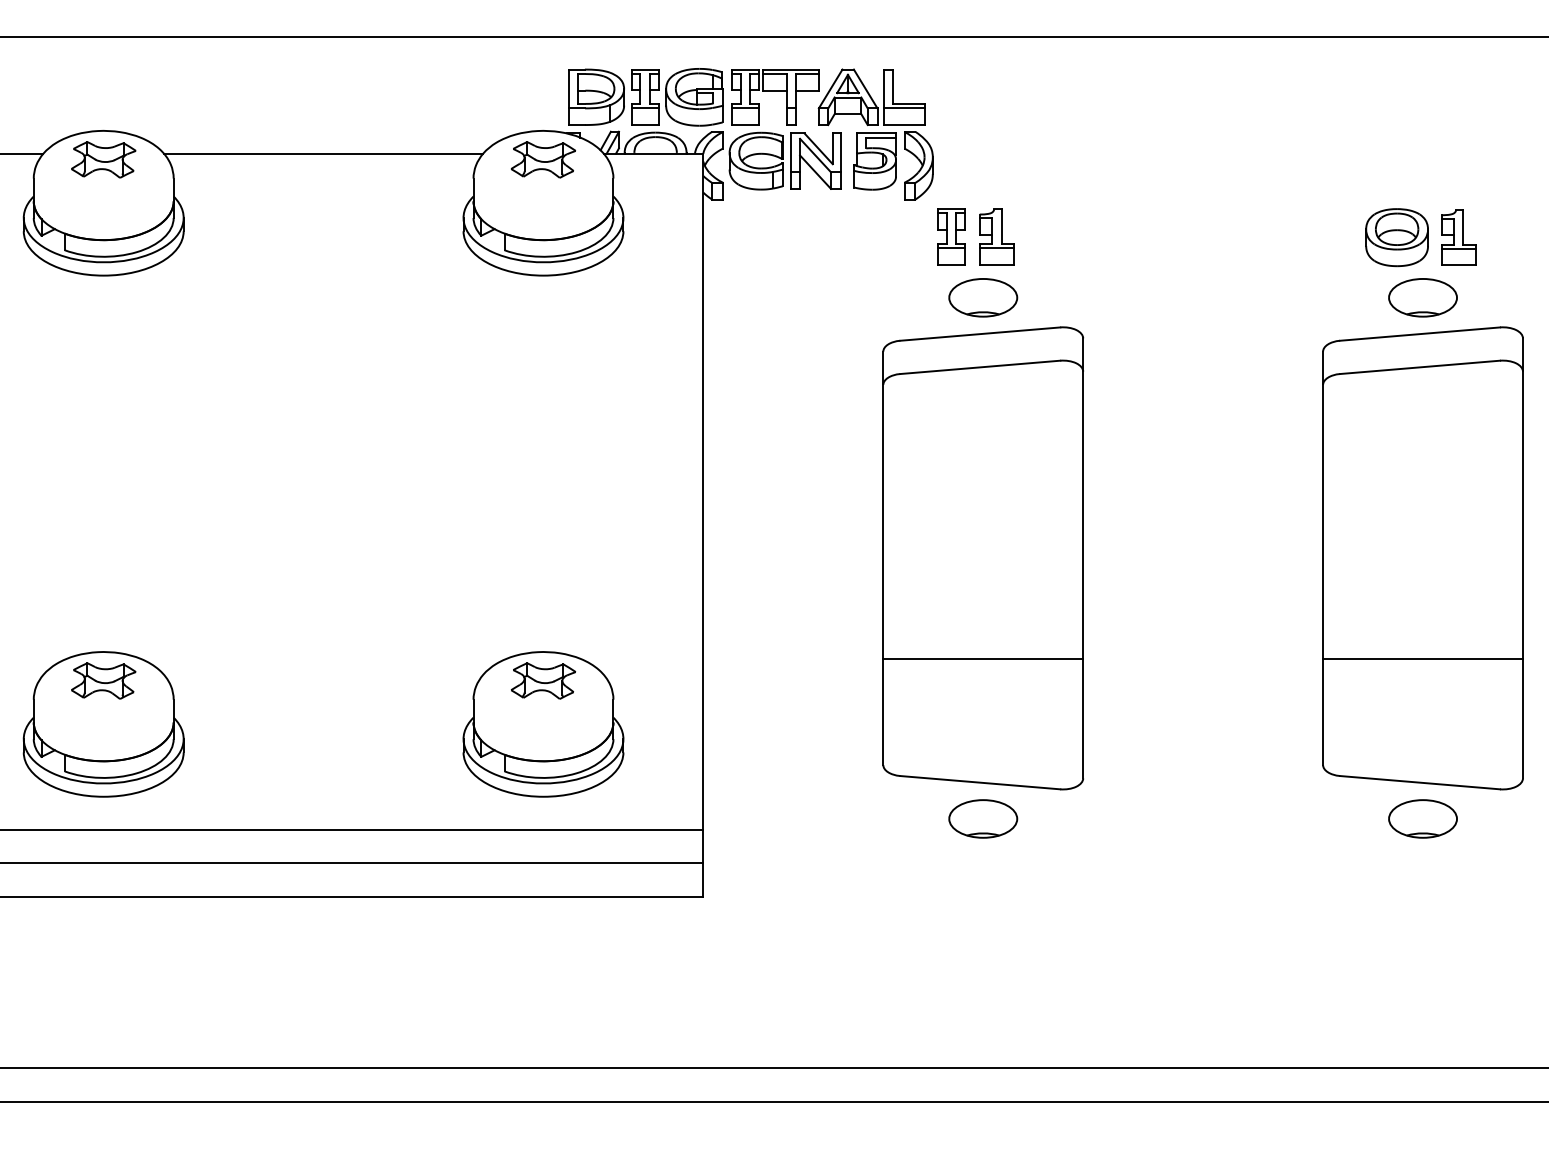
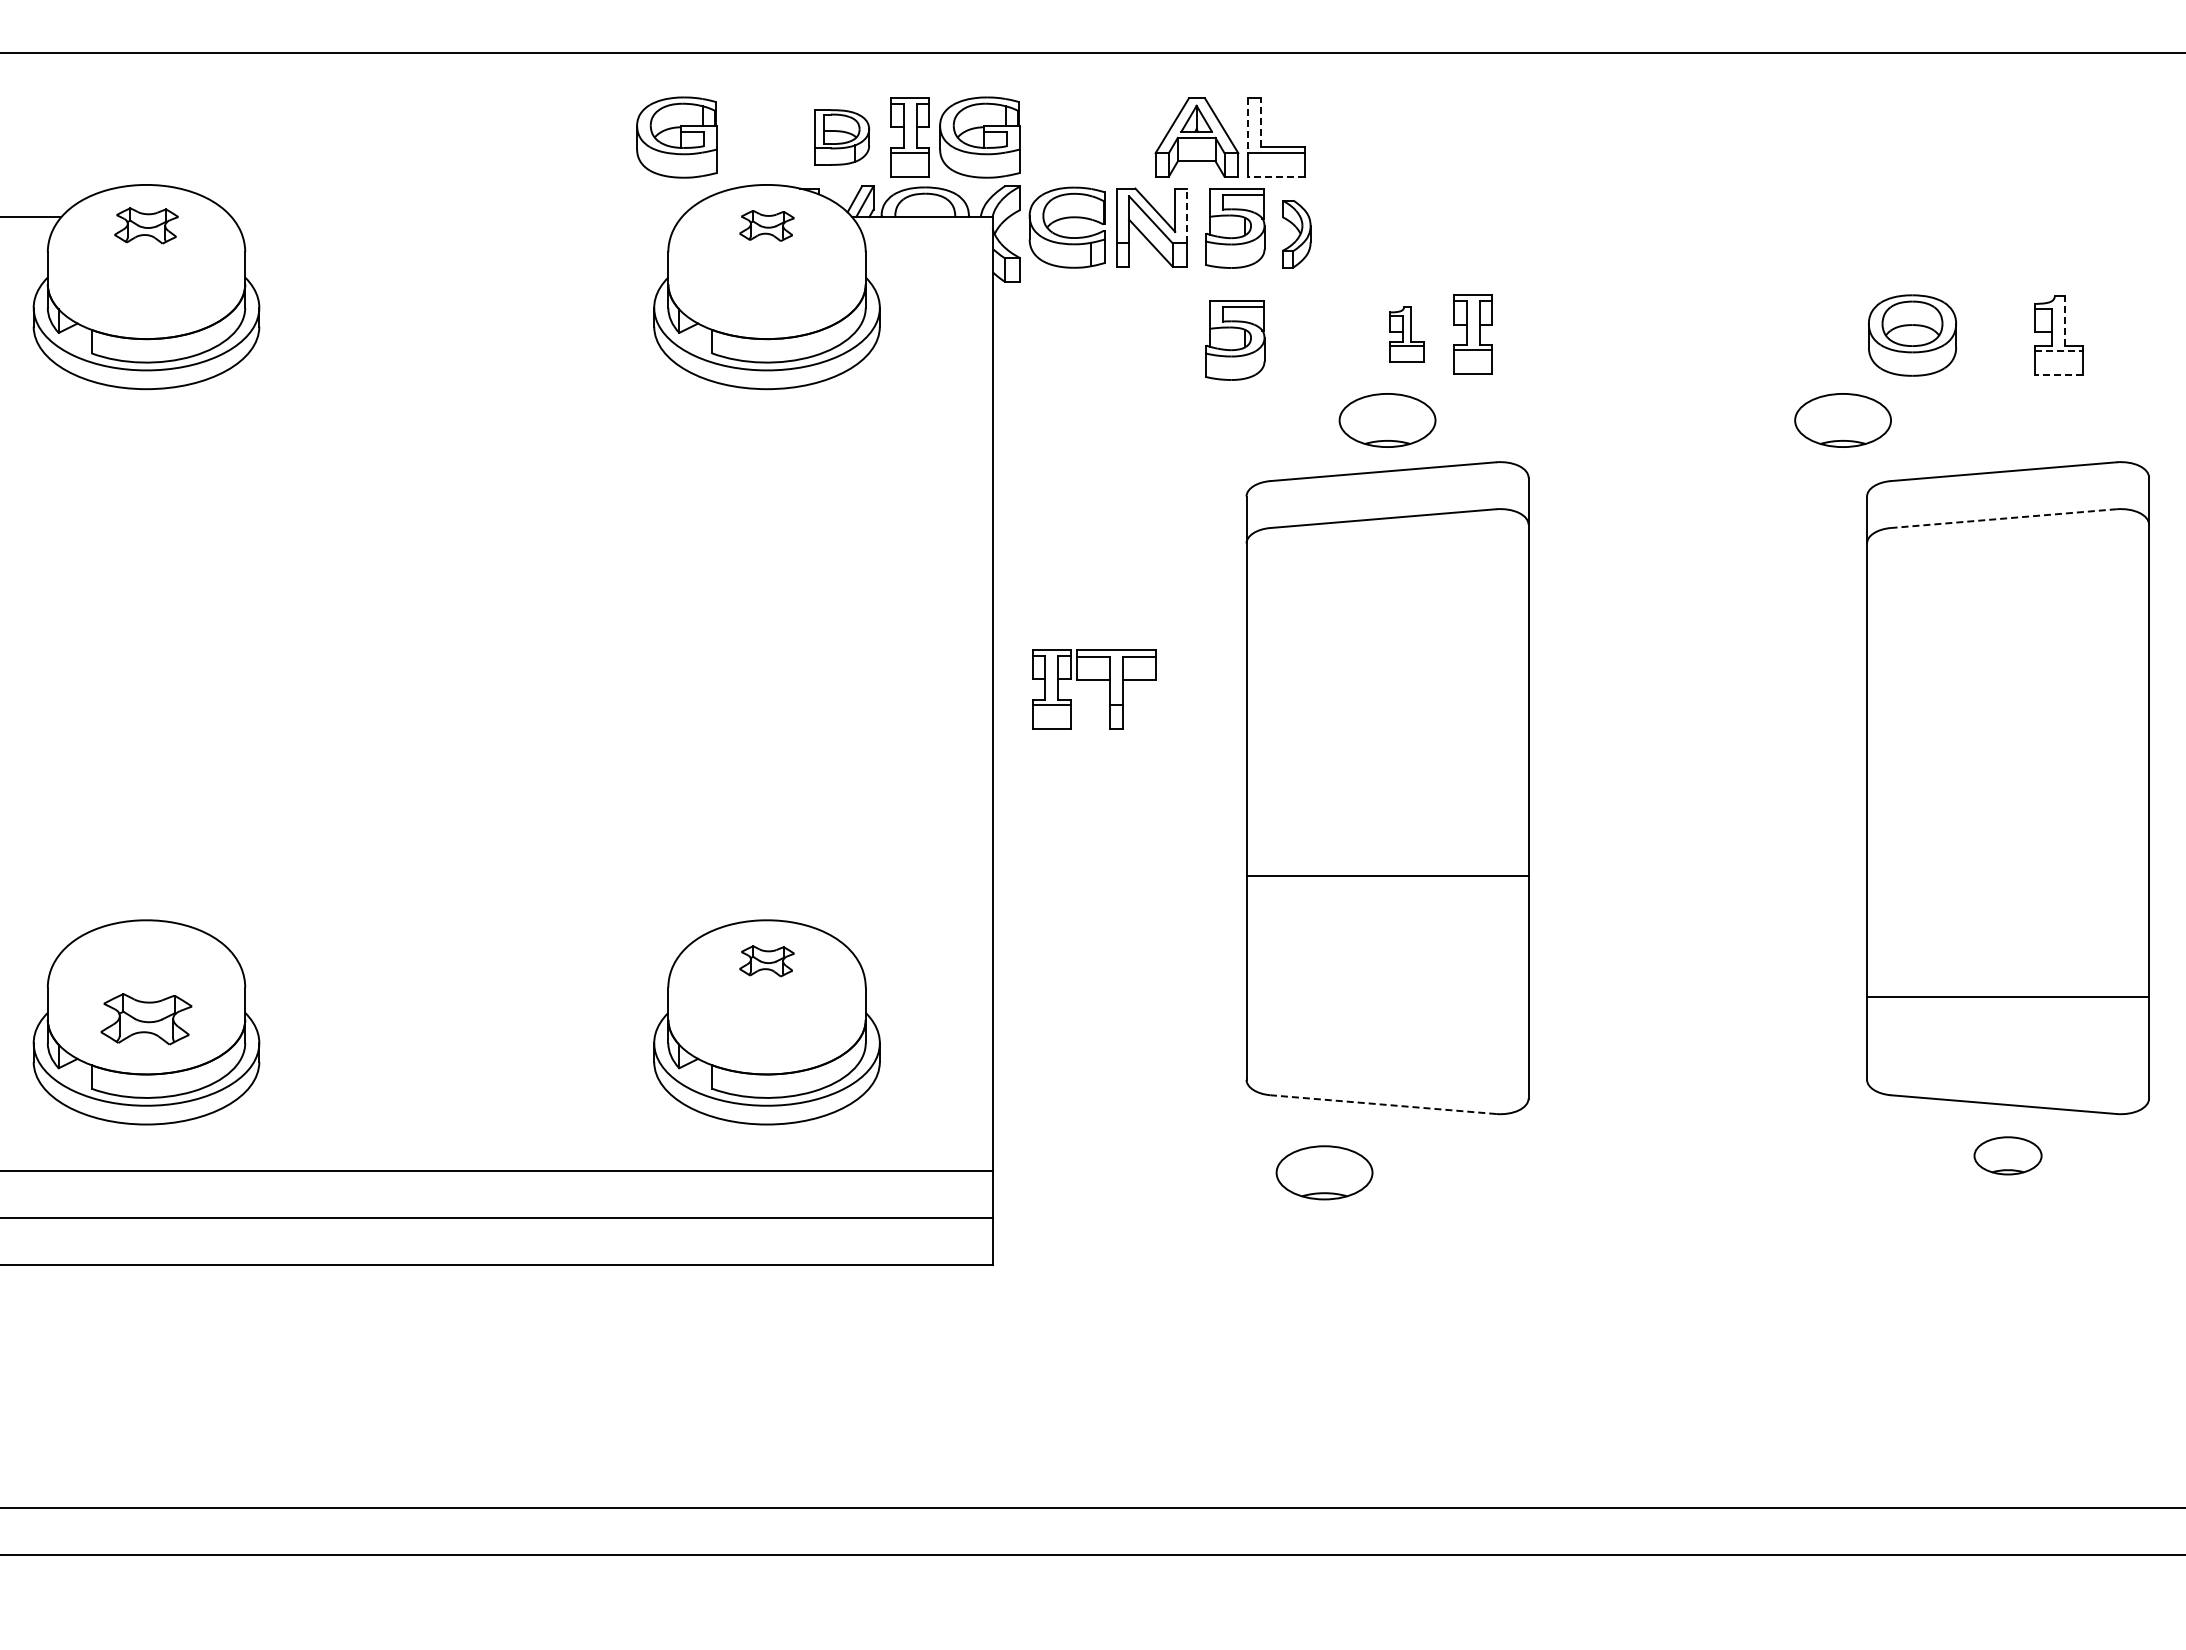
line: (893, 86) -> (1260, 122), solid -> dashed
line: (883, 89) -> (1247, 126), solid -> dashed
part: (775, 90) -> (1094, 680), moved
part: (479, 97) -> (676, 137), added
part: (596, 97) -> (841, 137), size x0.7
line: (904, 124) -> (1276, 176), solid -> dashed
line: (841, 152) -> (1187, 215), solid -> dashed
line: (323, 153) -> (456, 217), removed
part: (103, 159) -> (146, 225), size x0.7
part: (543, 159) -> (766, 225), size x0.6
part: (918, 165) -> (1296, 233), size x0.7
line: (1463, 226) -> (2065, 320), solid -> dashed
part: (950, 236) -> (1472, 334), moved
part: (996, 236) -> (1406, 334), size x0.7
part: (1397, 237) -> (1912, 335), moved
part: (875, 241) -> (1235, 340), added
line: (1459, 248) -> (2059, 351), solid -> dashed
line: (1458, 265) -> (2058, 374), solid -> dashed
part: (1422, 297) -> (1842, 420), moved
line: (1419, 367) -> (2003, 518), solid -> dashed
line: (983, 658) -> (1387, 875), moved
line: (1423, 658) -> (2008, 996), moved
part: (103, 681) -> (146, 1019), moved
part: (543, 681) -> (766, 961), size x0.6
line: (979, 782) -> (1382, 1104), solid -> dashed
part: (983, 818) -> (1324, 1172), moved
part: (1422, 818) -> (2007, 1155), size x0.7

